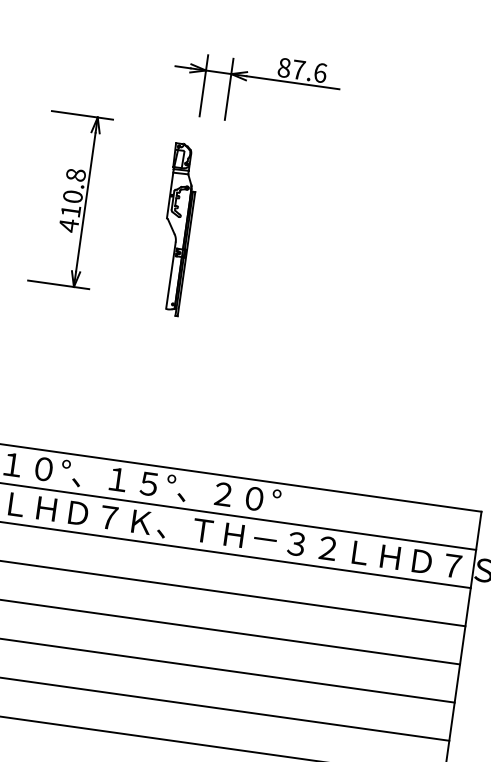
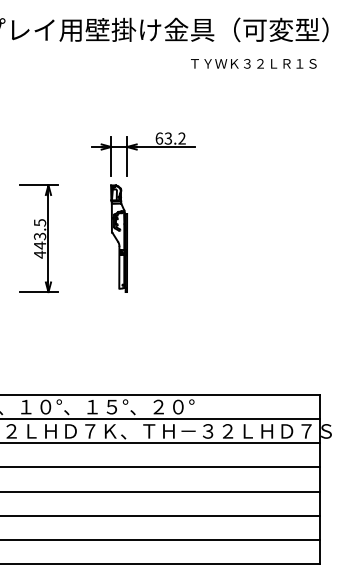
text: (302, 70) -> (170, 138), 87.6 -> 63.2
text: (74, 193) -> (40, 234), 410.8 -> 443.5
part: (176, 229) -> (118, 238), moved

